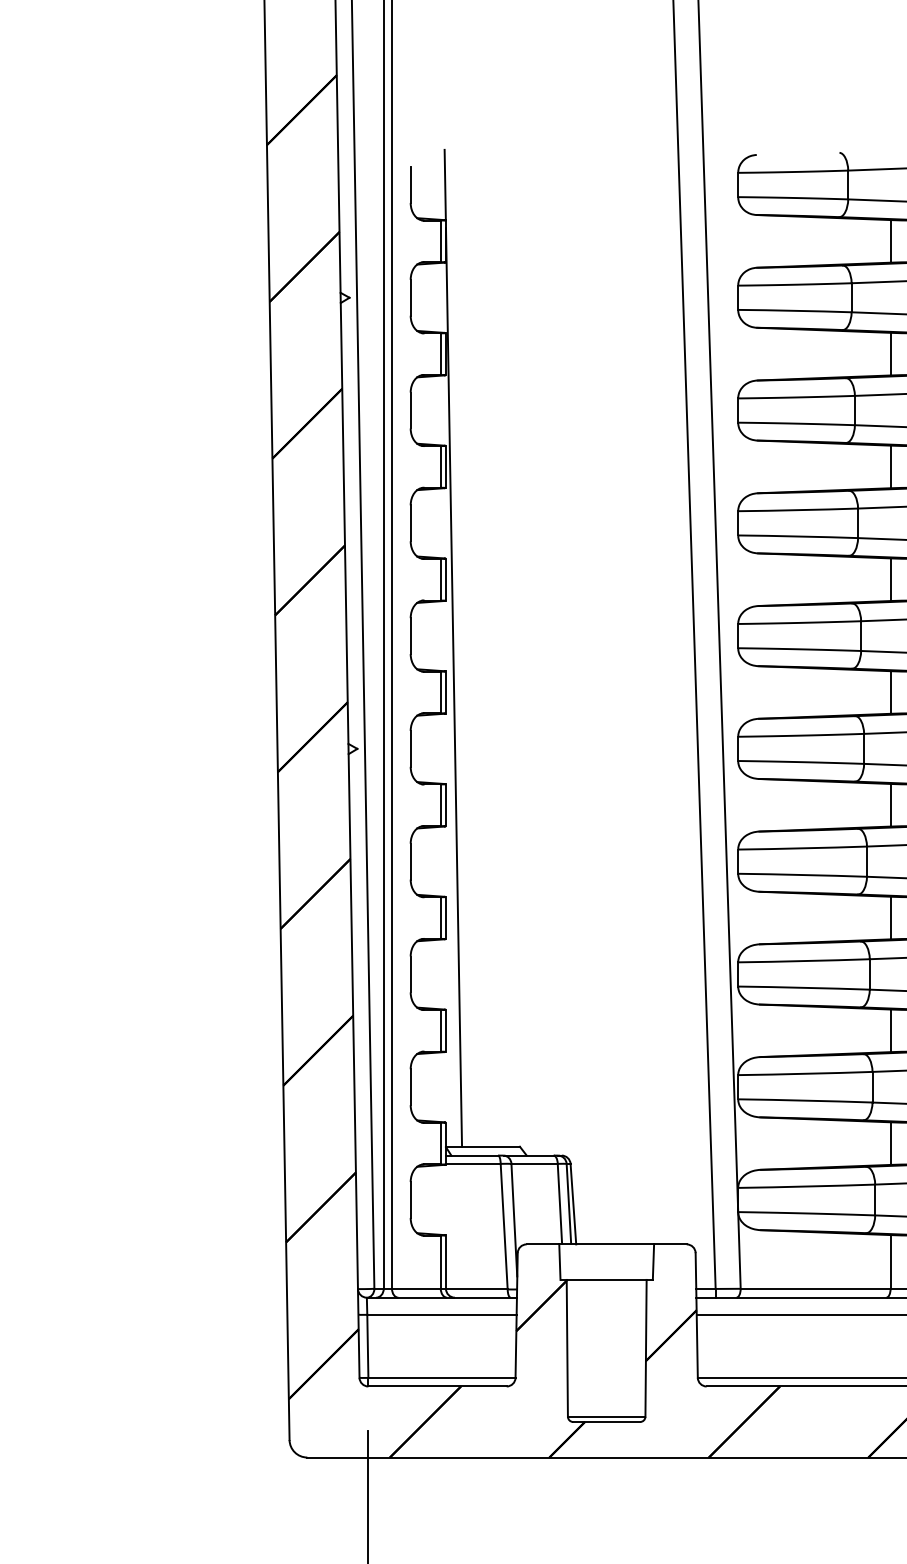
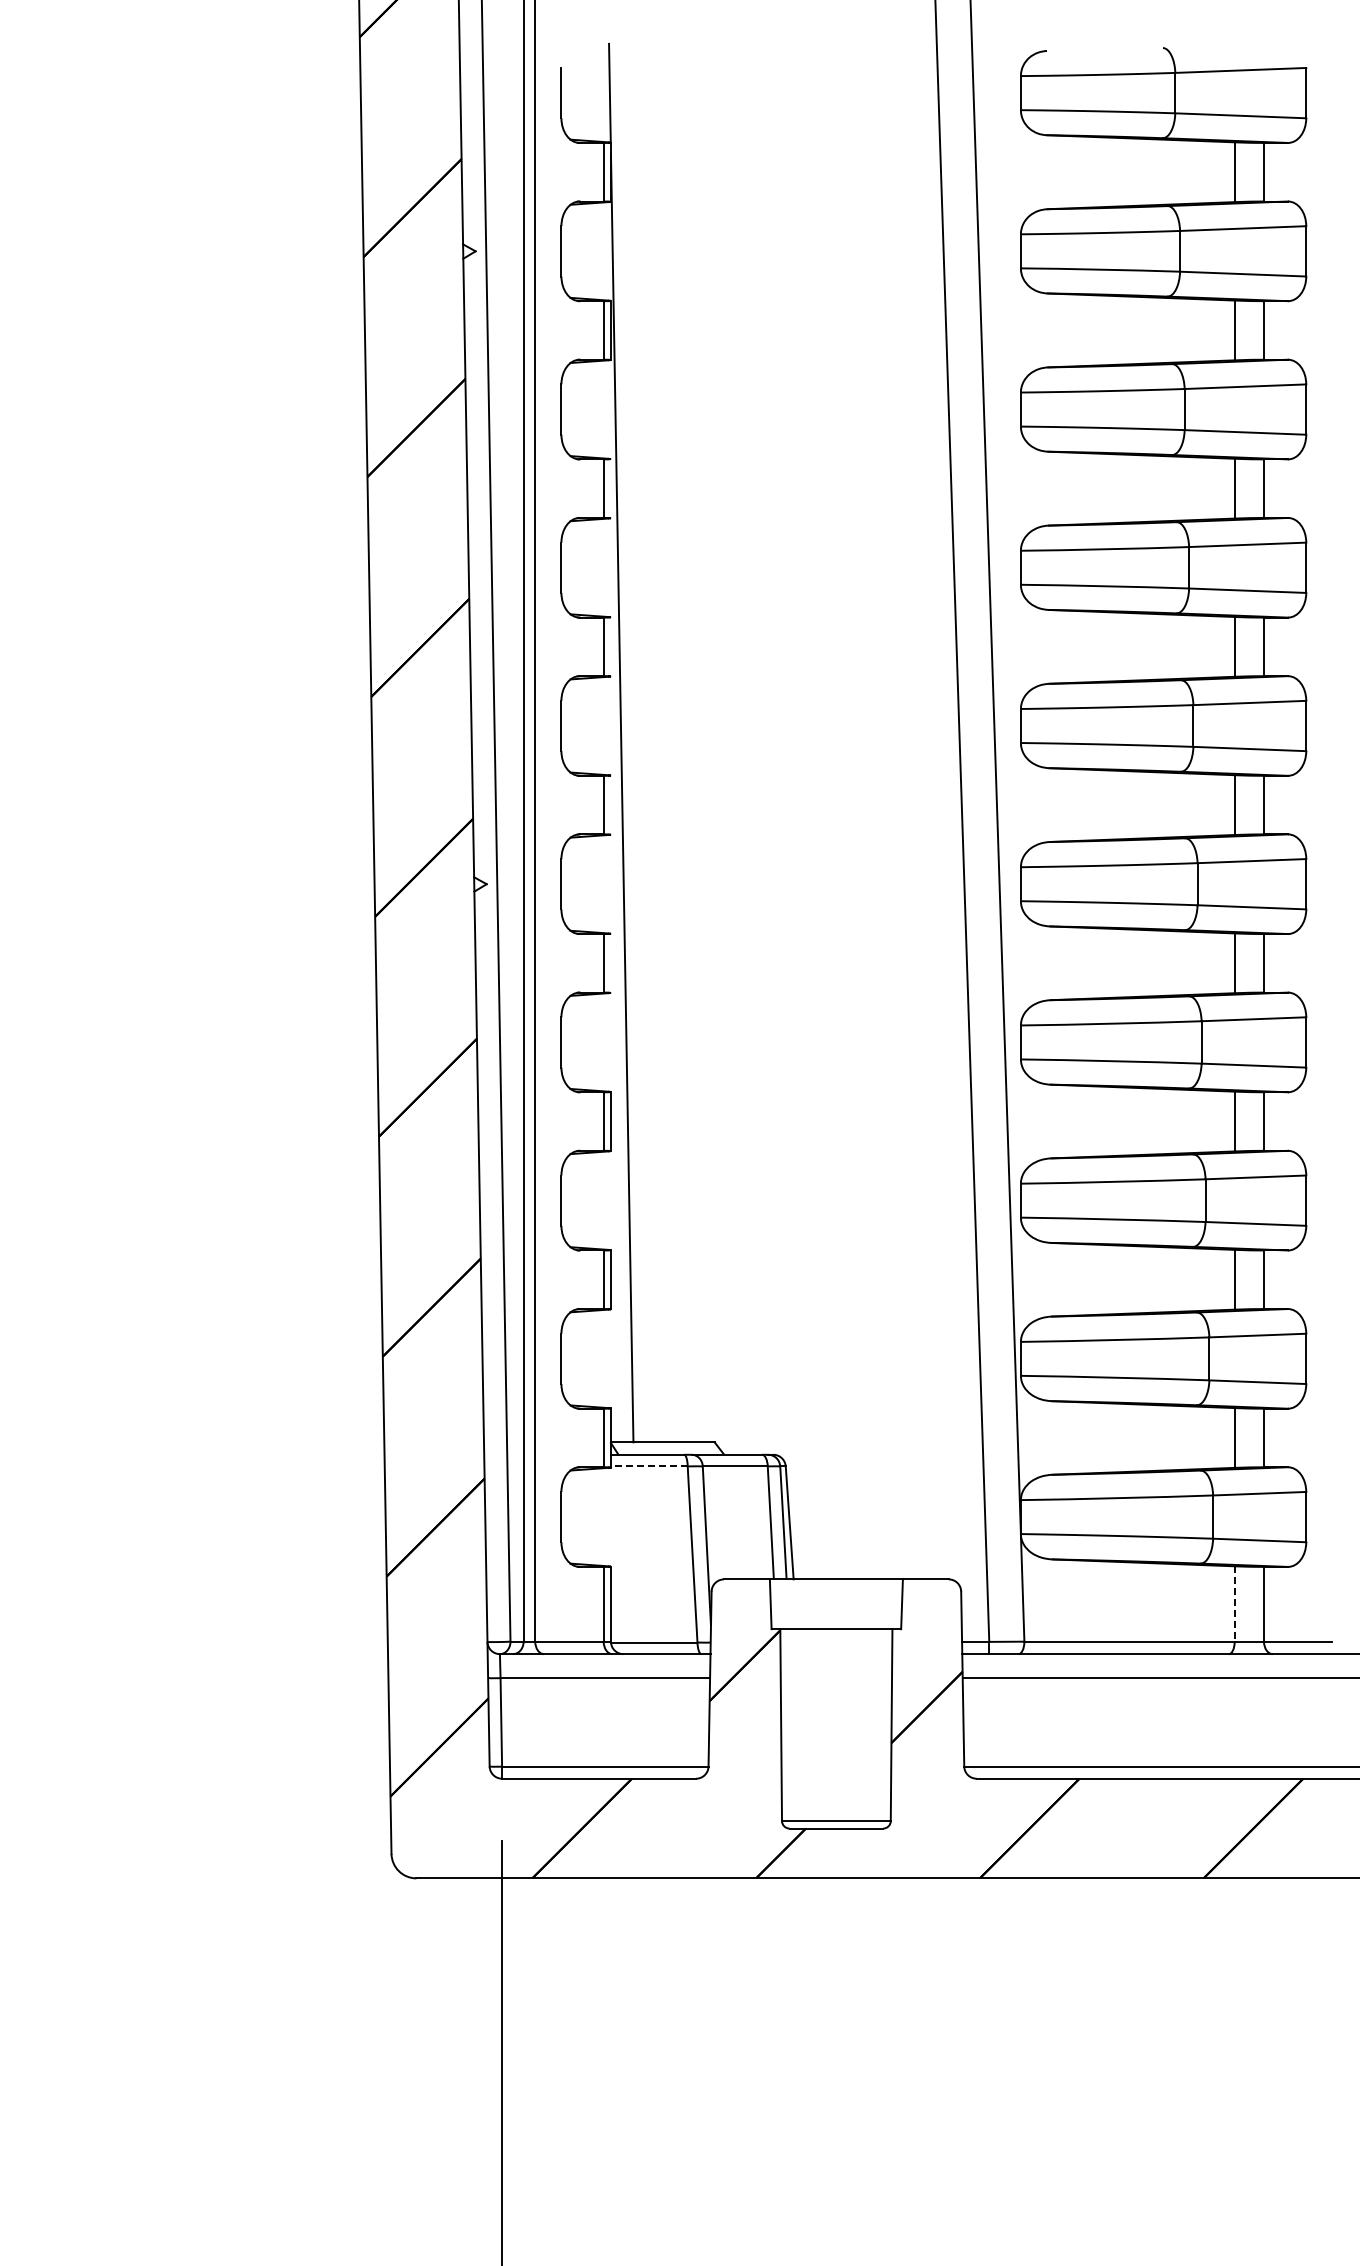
line: (445, 466) -> (610, 488), removed
line: (445, 579) -> (610, 646), removed
line: (445, 692) -> (610, 804), removed
line: (445, 804) -> (610, 962), removed
line: (472, 1163) -> (648, 1466), solid -> dashed
line: (890, 1261) -> (1234, 1603), solid -> dashed

